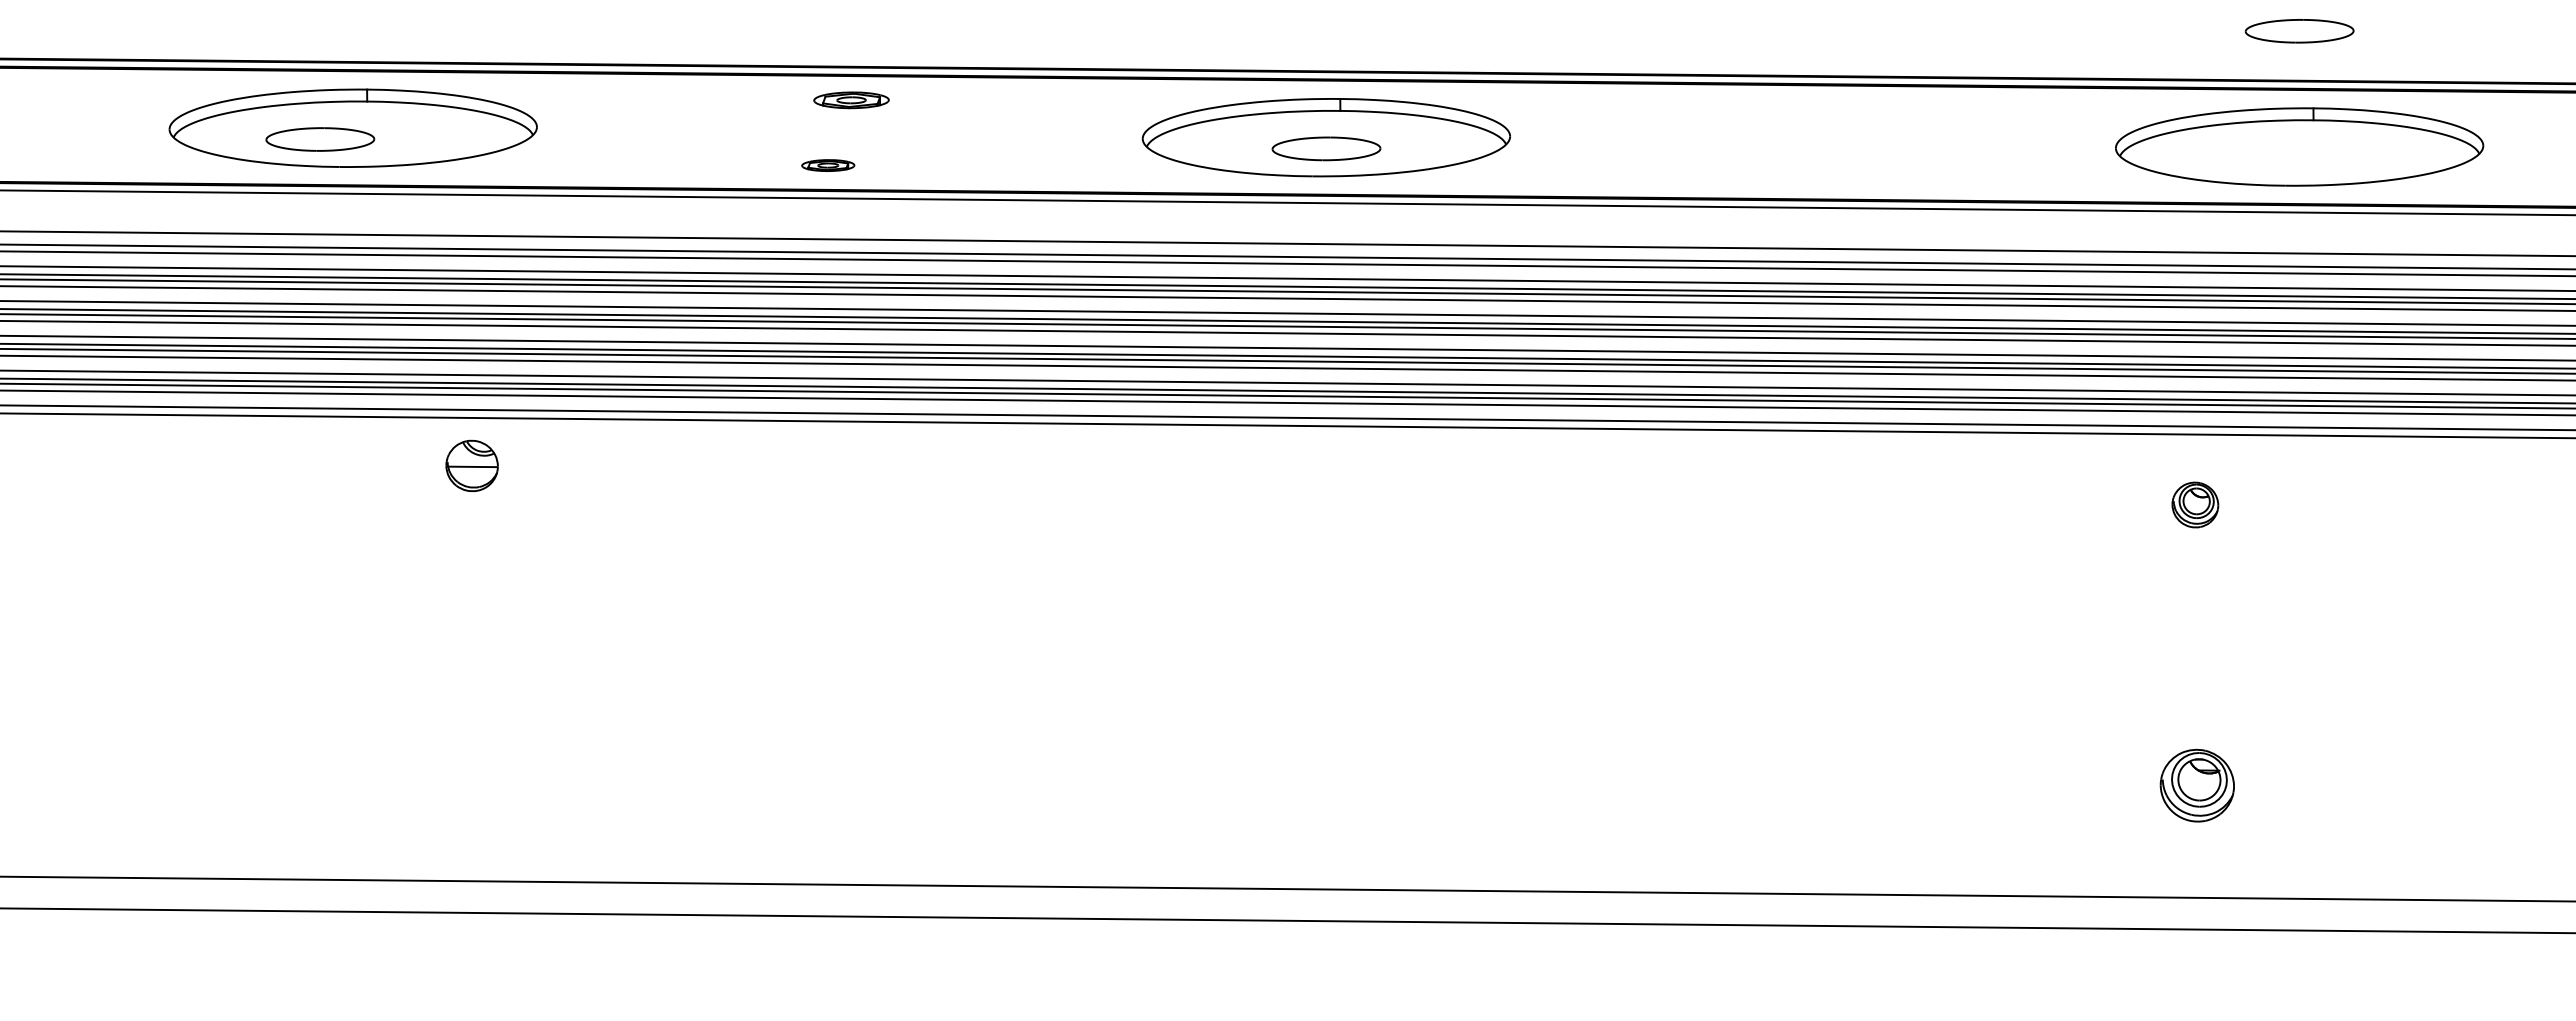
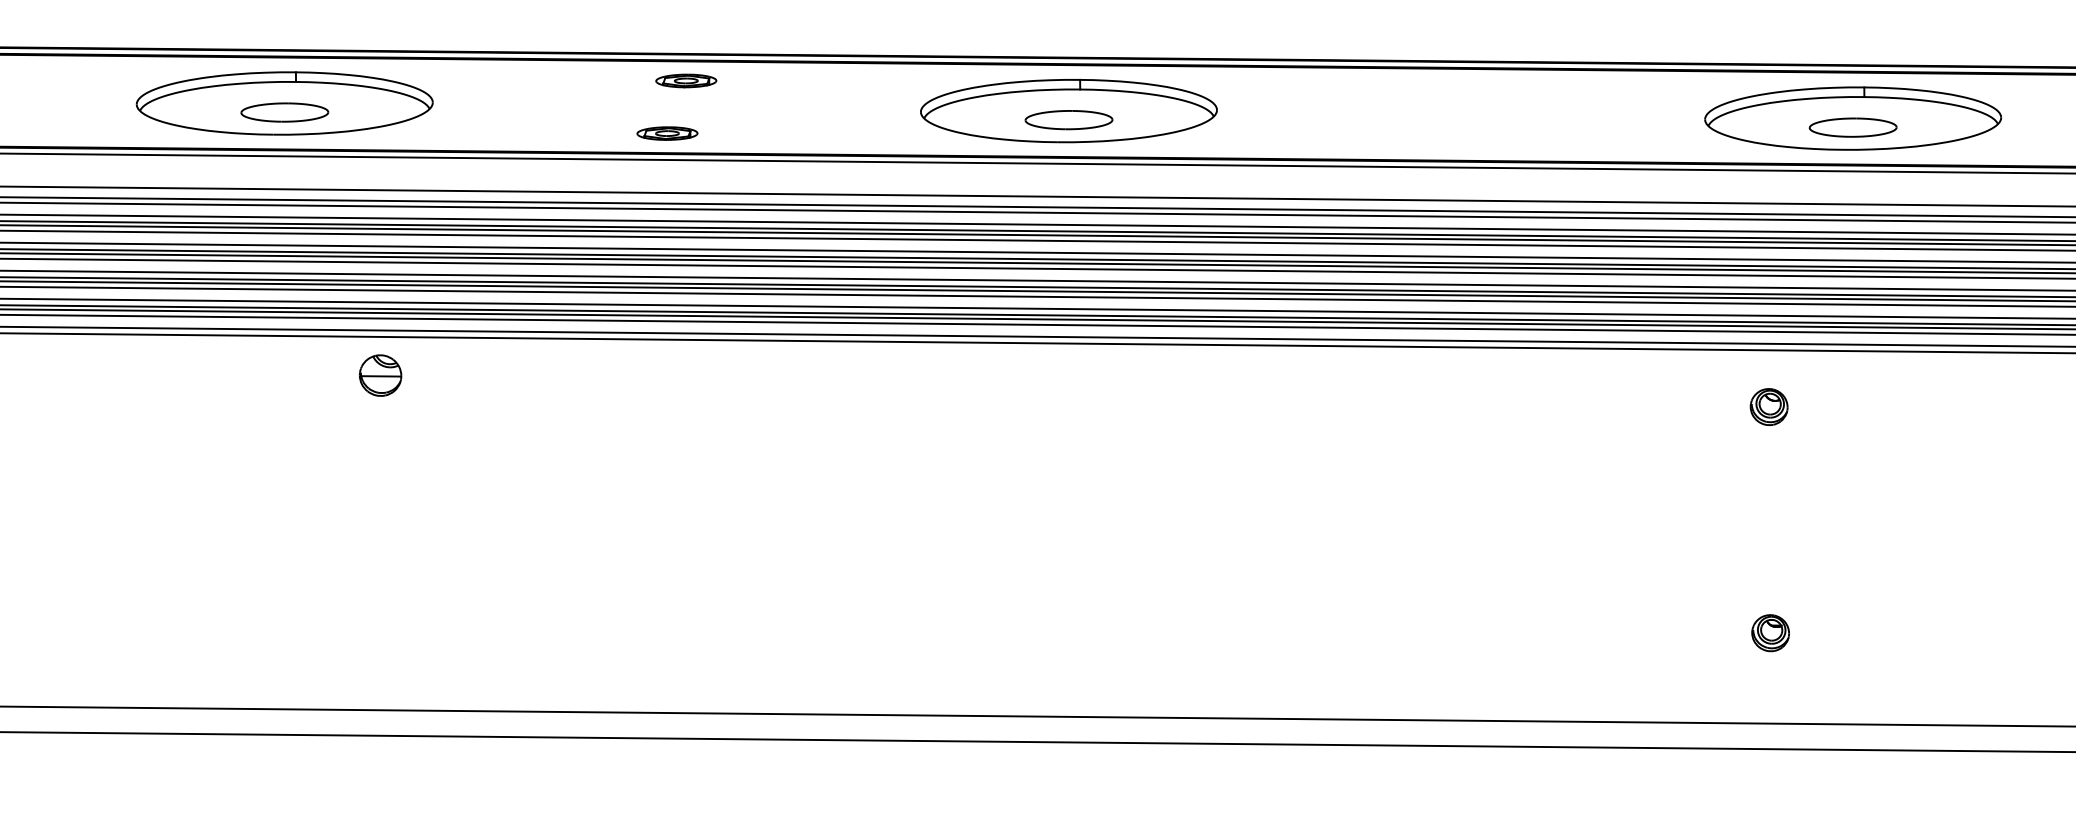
part: (2299, 31) -> (1853, 127), moved
part: (320, 139) -> (284, 112), moved
part: (828, 165) -> (667, 133), size x1.43
part: (2196, 785) -> (1770, 633), size x0.62

